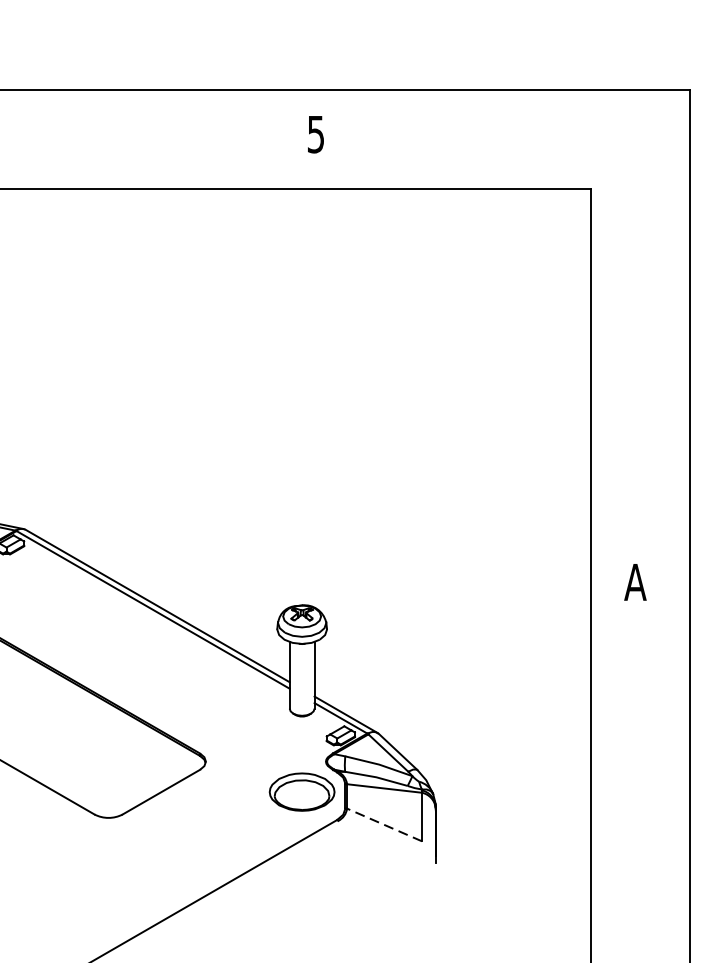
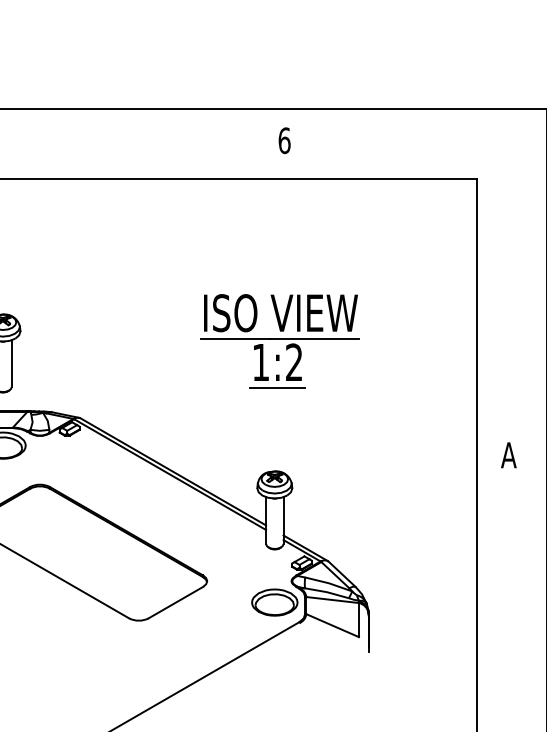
text: (315, 134) -> (284, 140), 5 -> 6
part: (308, 420) -> (279, 341), added
line: (384, 824) -> (332, 625), dashed -> solid

